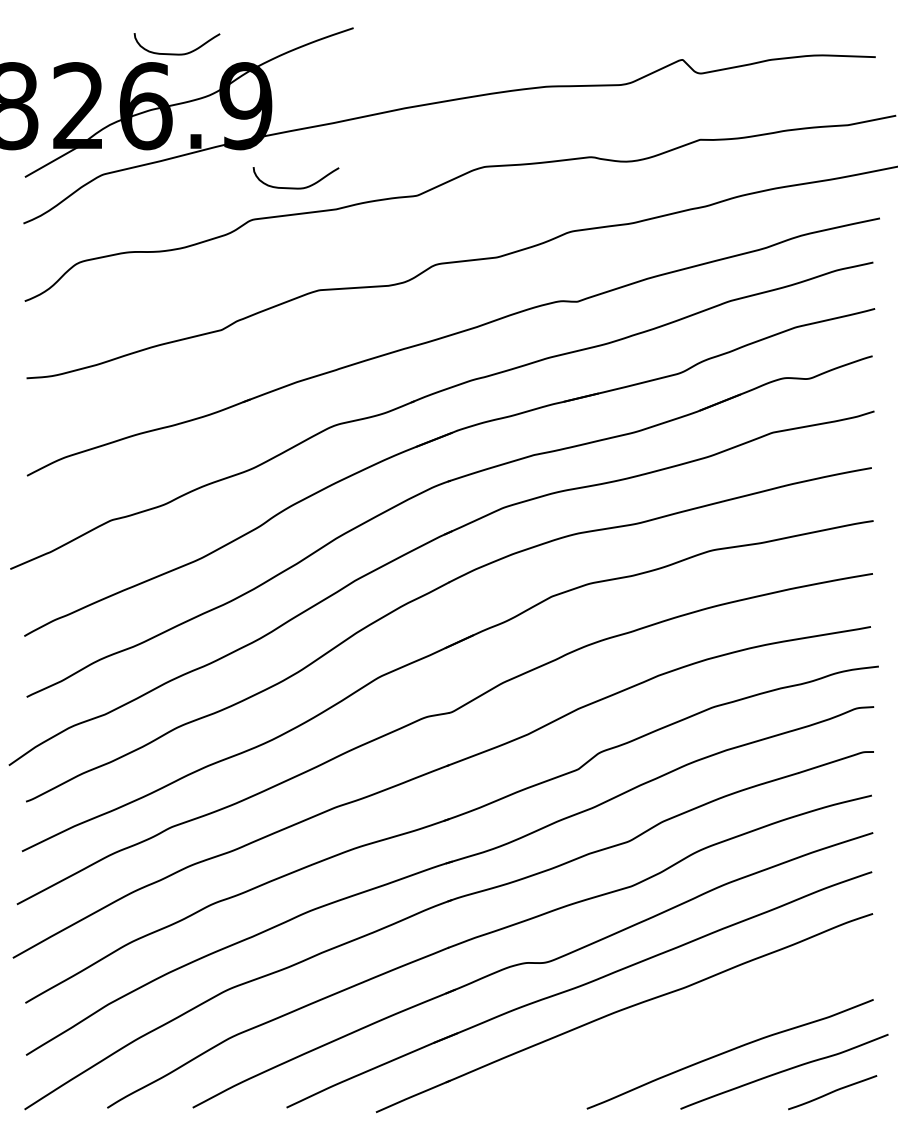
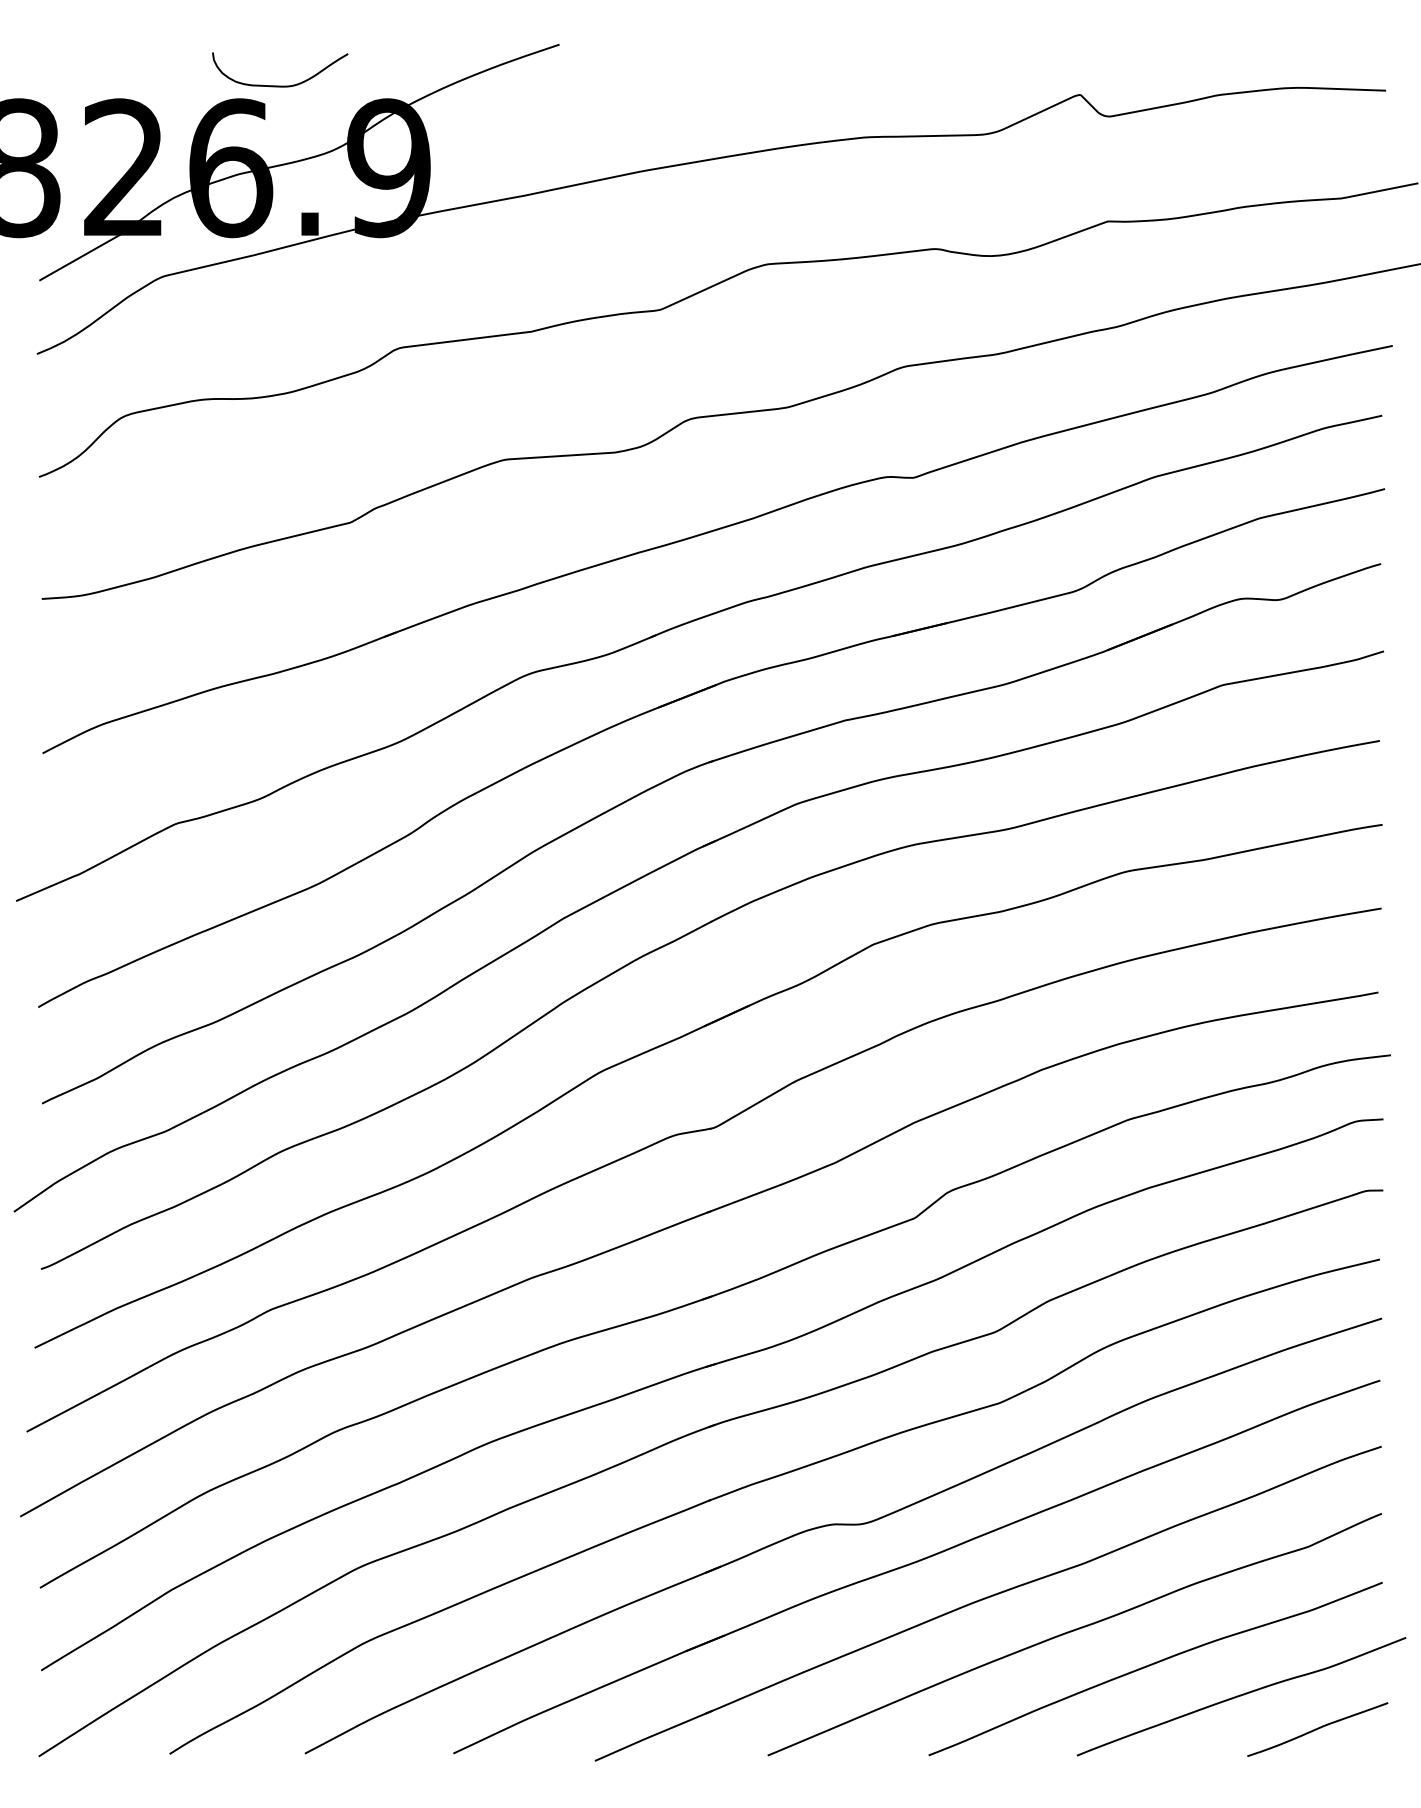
curve: (295, 187) -> (467, 296), removed
curve: (679, 1030) -> (1075, 1631), added

